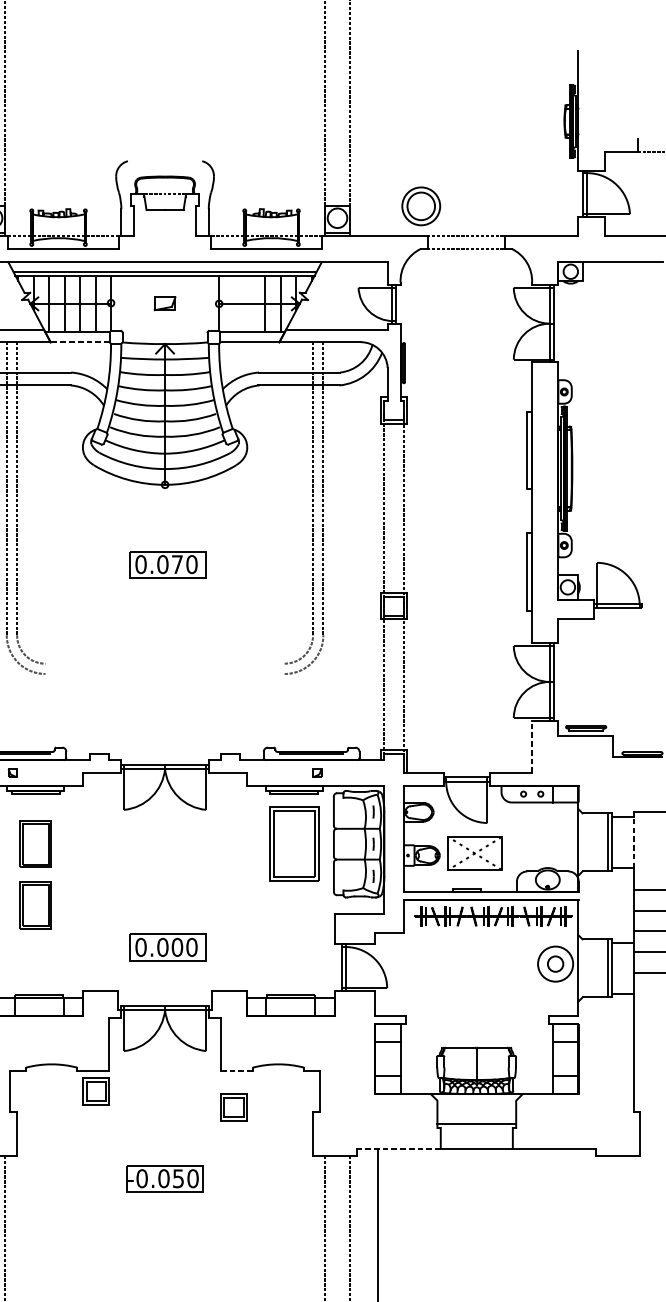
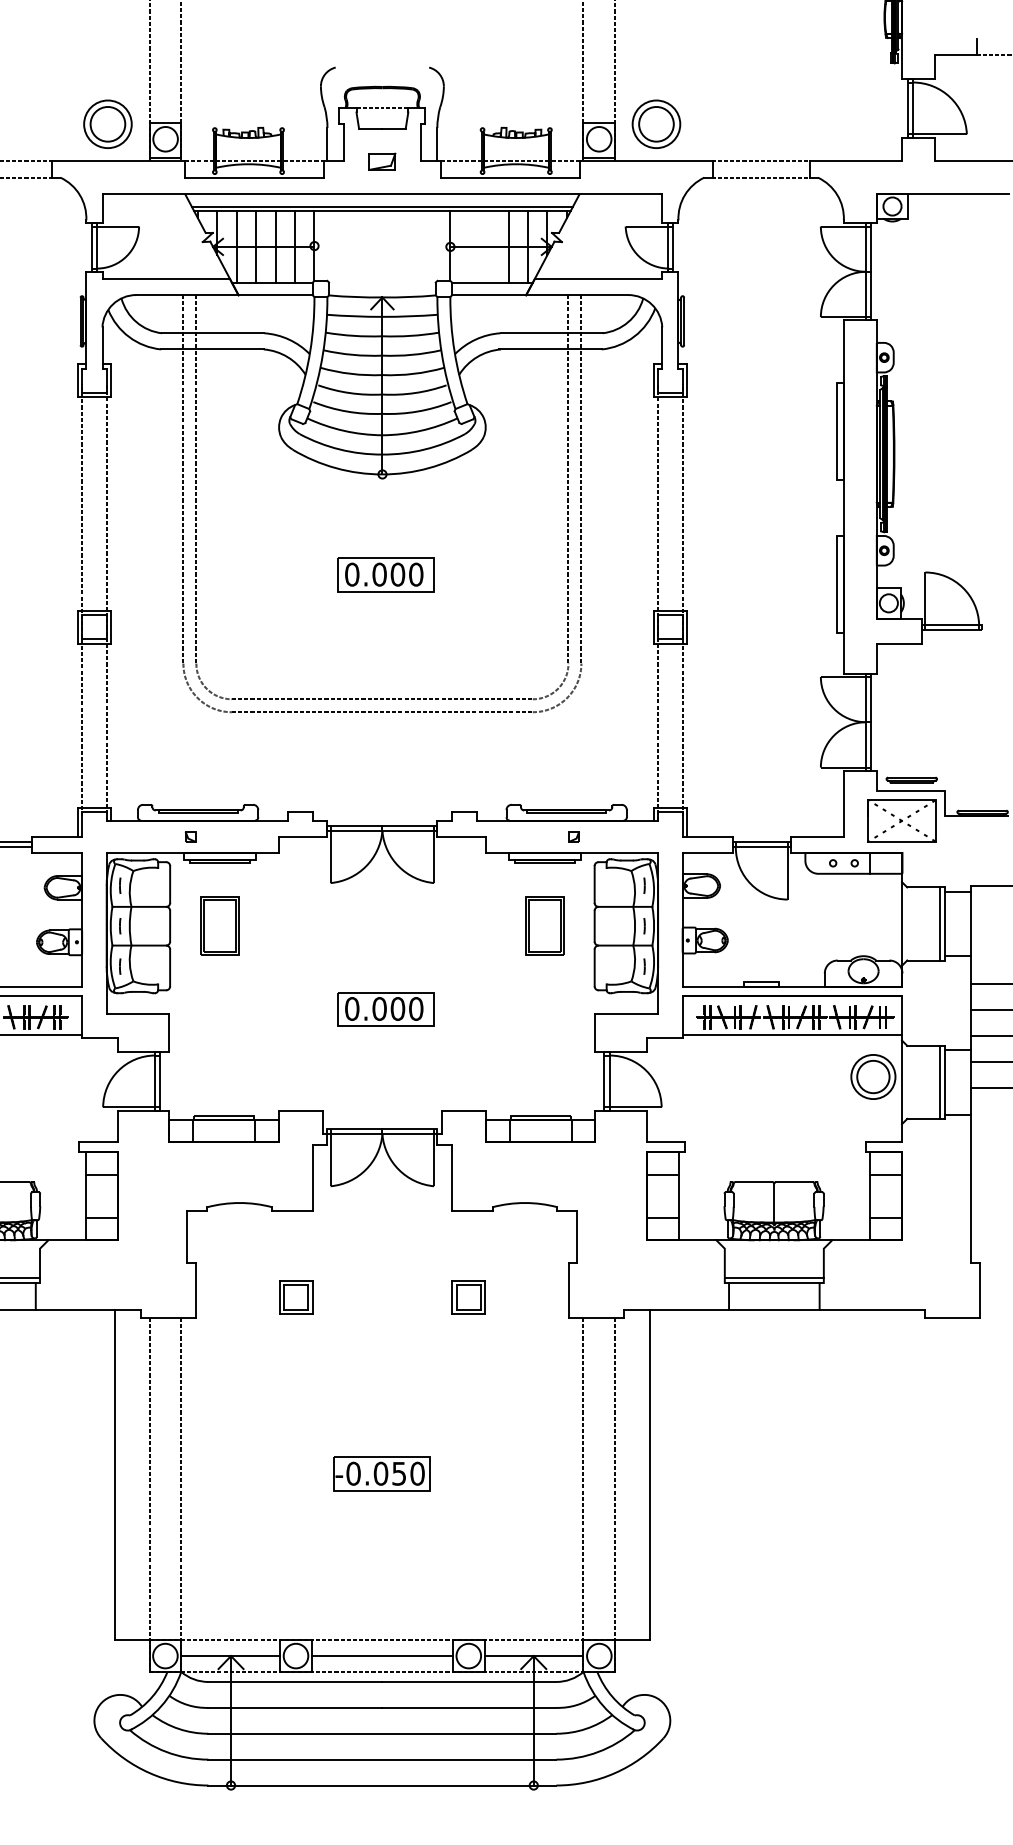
part: (421, 205) -> (656, 123), moved
part: (165, 303) -> (382, 161), moved
line: (80, 342) -> (275, 295), dashed -> solid
text: (177, 564) -> (397, 574), 0.070 -> 0.000
line: (164, 663) -> (381, 699), added
line: (164, 674) -> (381, 712), added
line: (531, 746) -> (843, 803), dashed -> solid
line: (633, 842) -> (971, 923), dashed -> solid
part: (294, 843) -> (544, 925), size x0.62
part: (474, 853) -> (901, 820), moved
part: (35, 904) -> (219, 1002), removed
line: (491, 931) -> (792, 1035), added
part: (167, 947) -> (385, 1009), moved
circle: (555, 963) -> (873, 1076), size x1.67
line: (236, 1071) -> (472, 1211), dashed -> solid
part: (96, 1091) -> (296, 1297), moved
part: (233, 1107) -> (468, 1297), moved
line: (476, 1128) -> (774, 1283), added
line: (399, 1149) -> (676, 1309), dashed -> solid
part: (164, 1178) -> (381, 1473), moved

